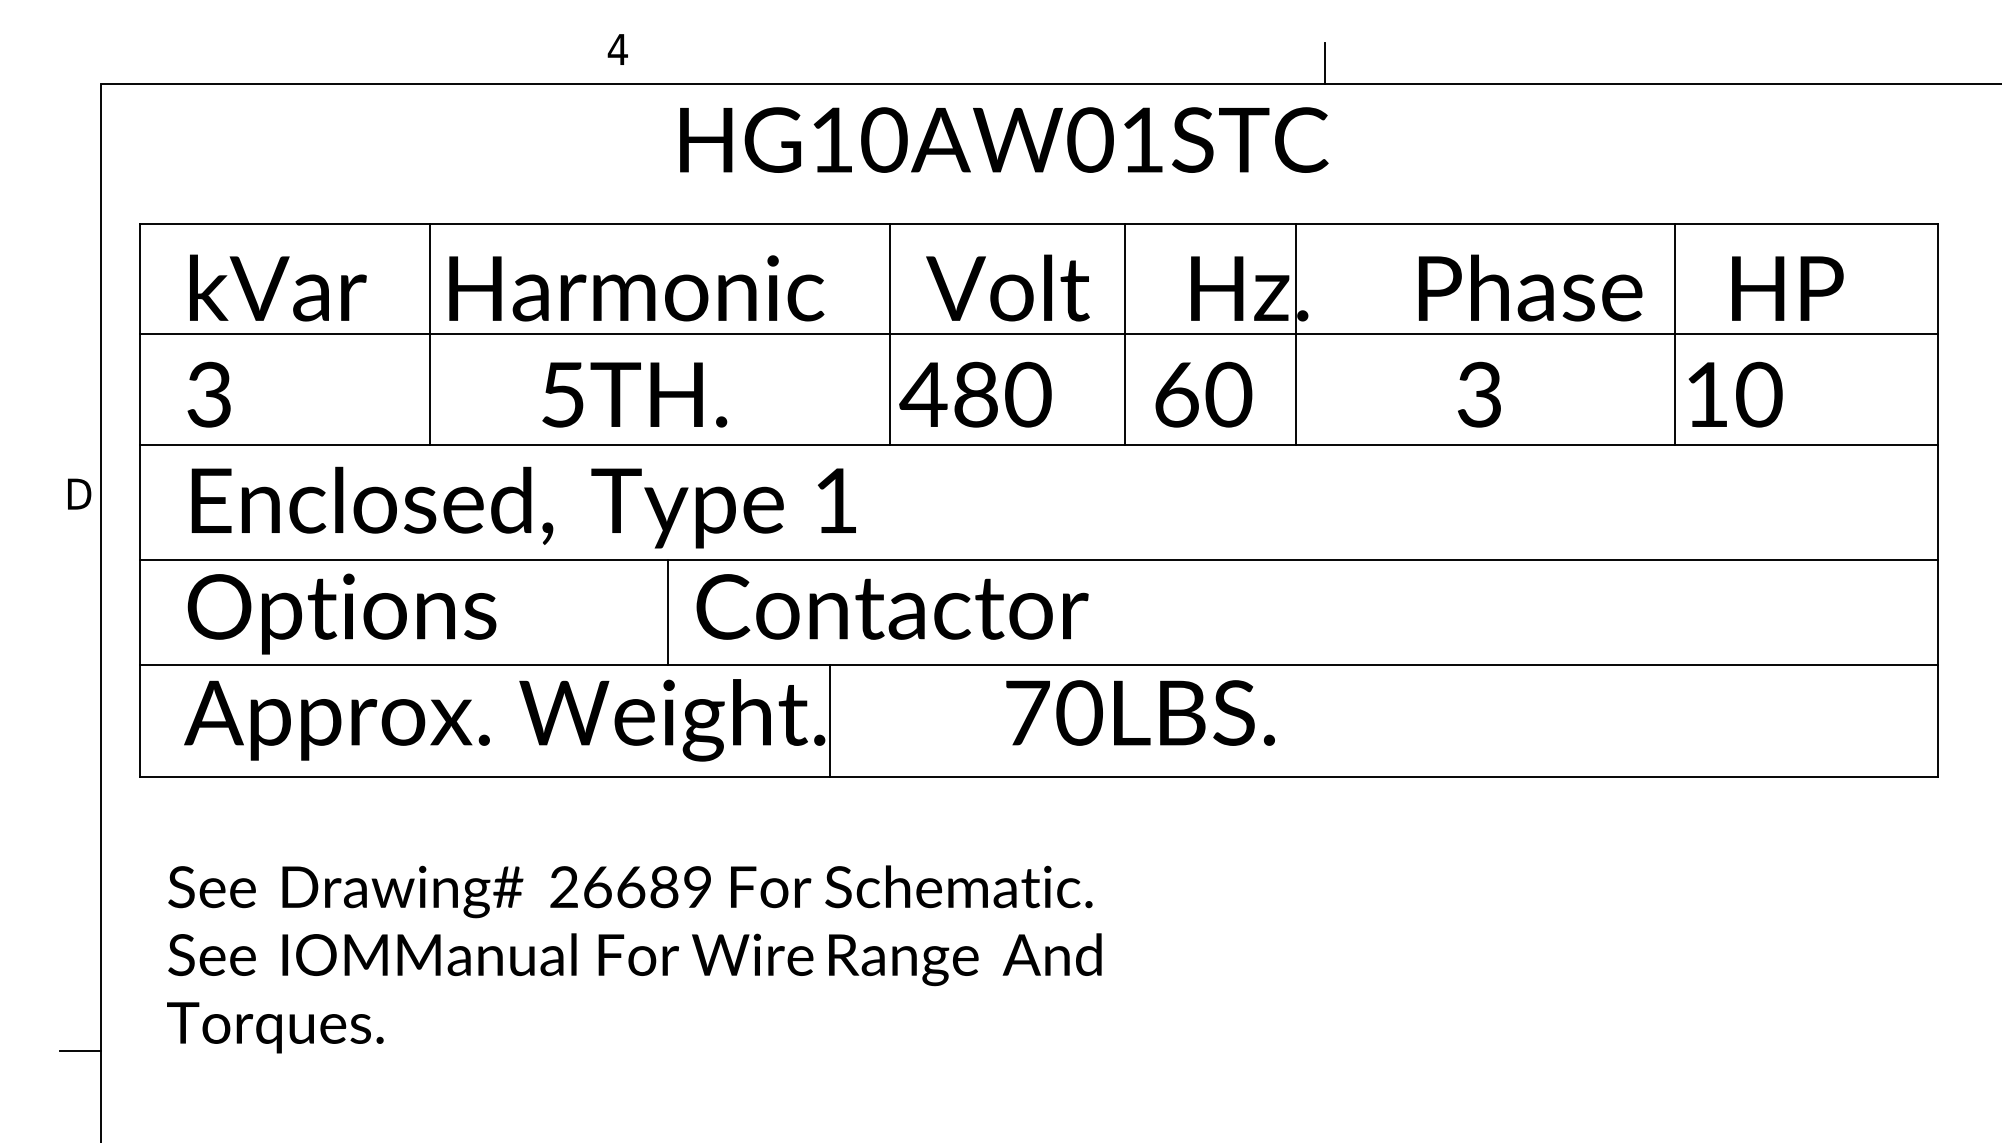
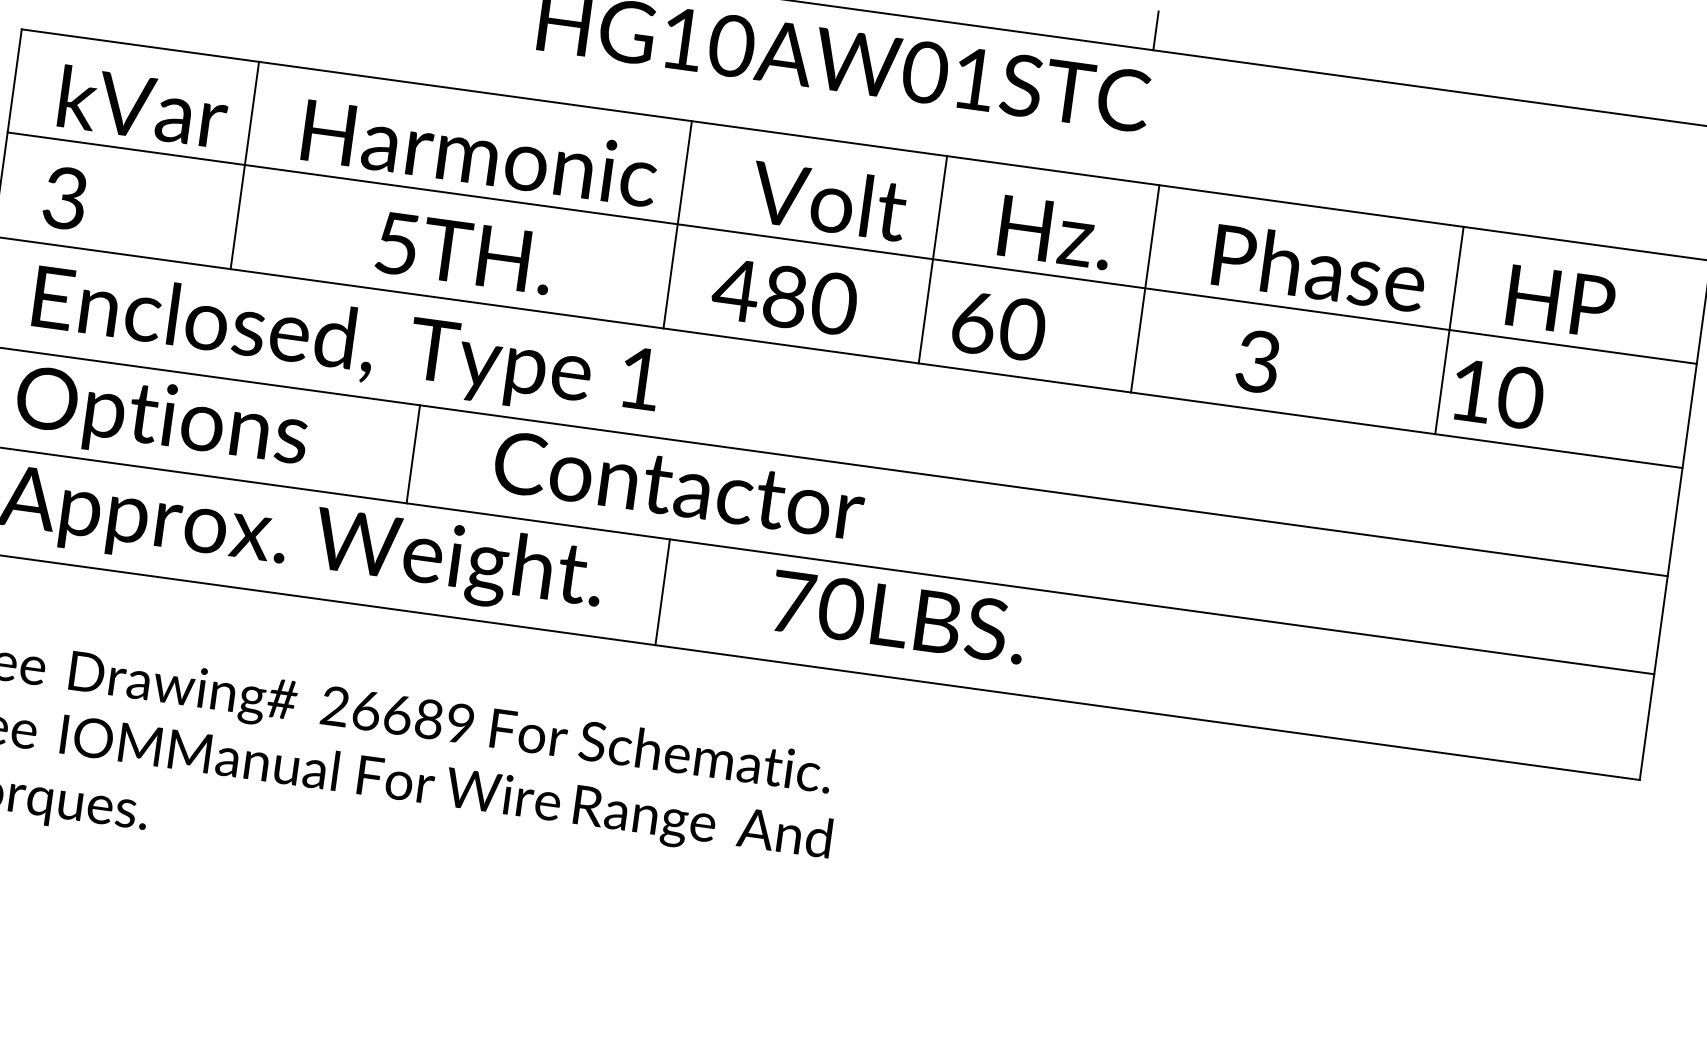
line: (430, 334) -> (244, 165), moved
line: (890, 334) -> (677, 224), moved
line: (1296, 334) -> (1145, 288), moved
line: (667, 612) -> (412, 454), moved
line: (830, 720) -> (662, 591), moved

